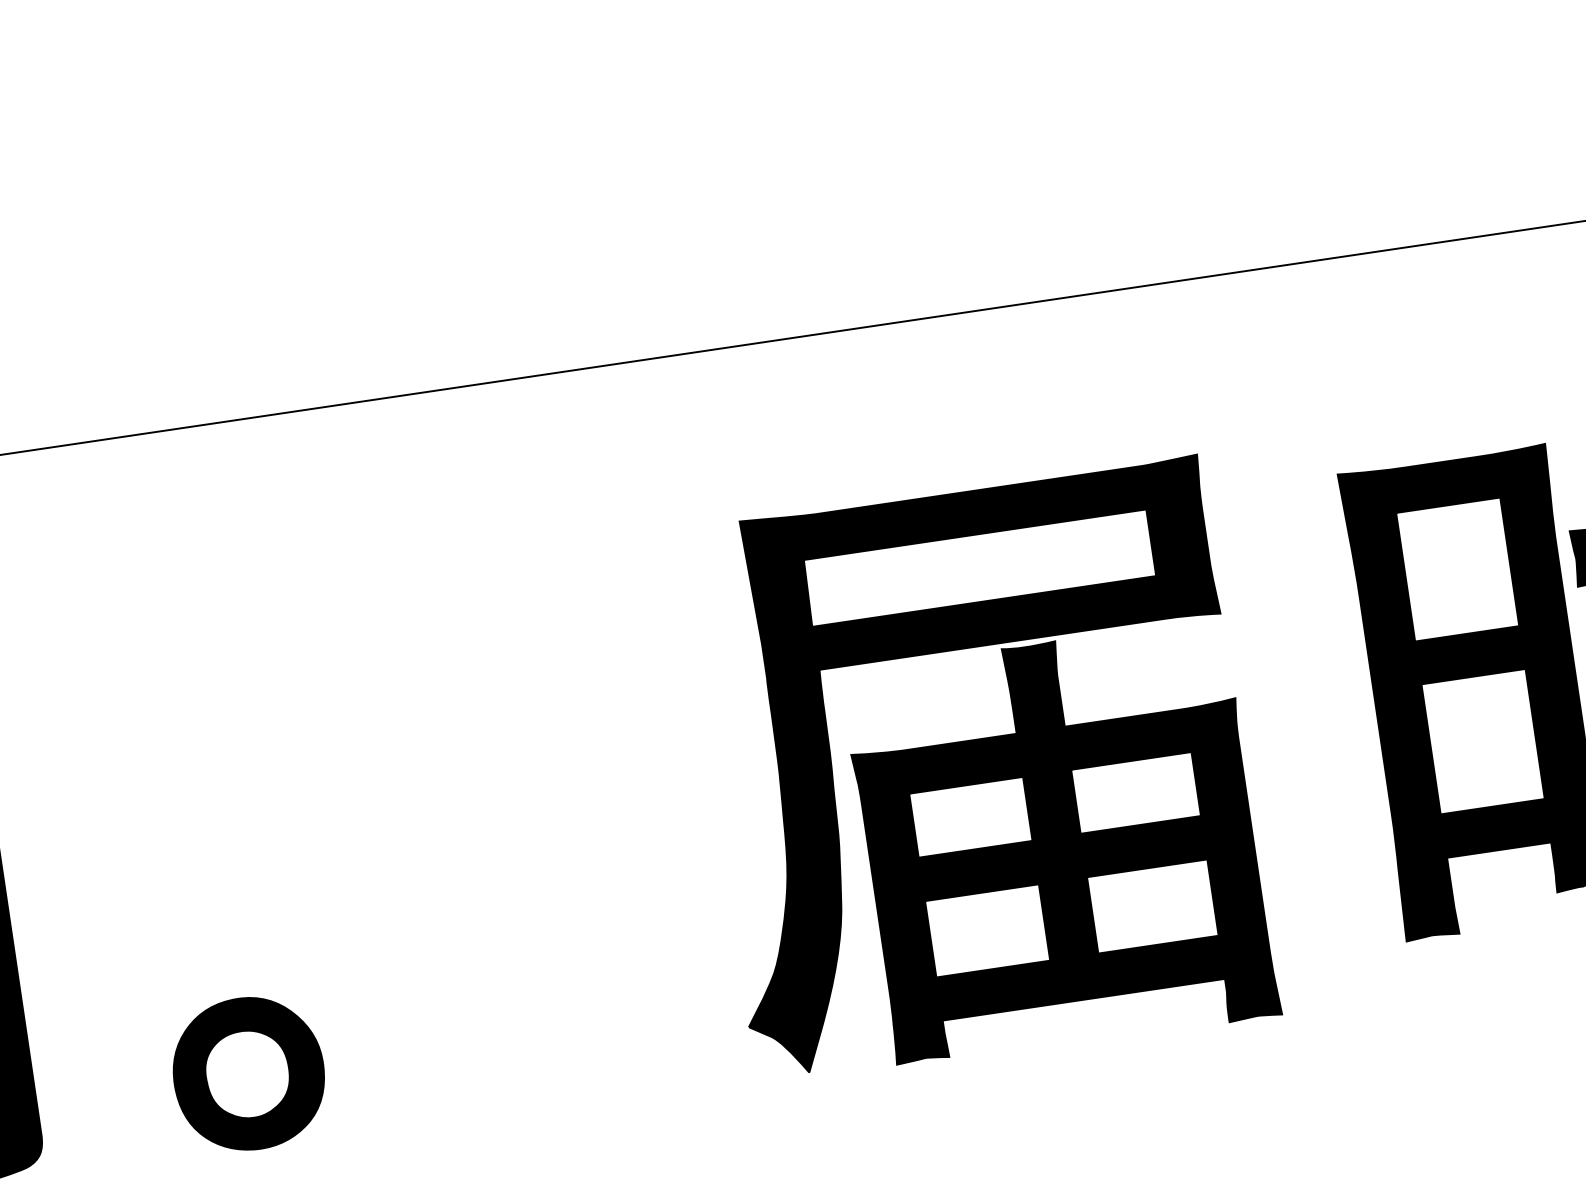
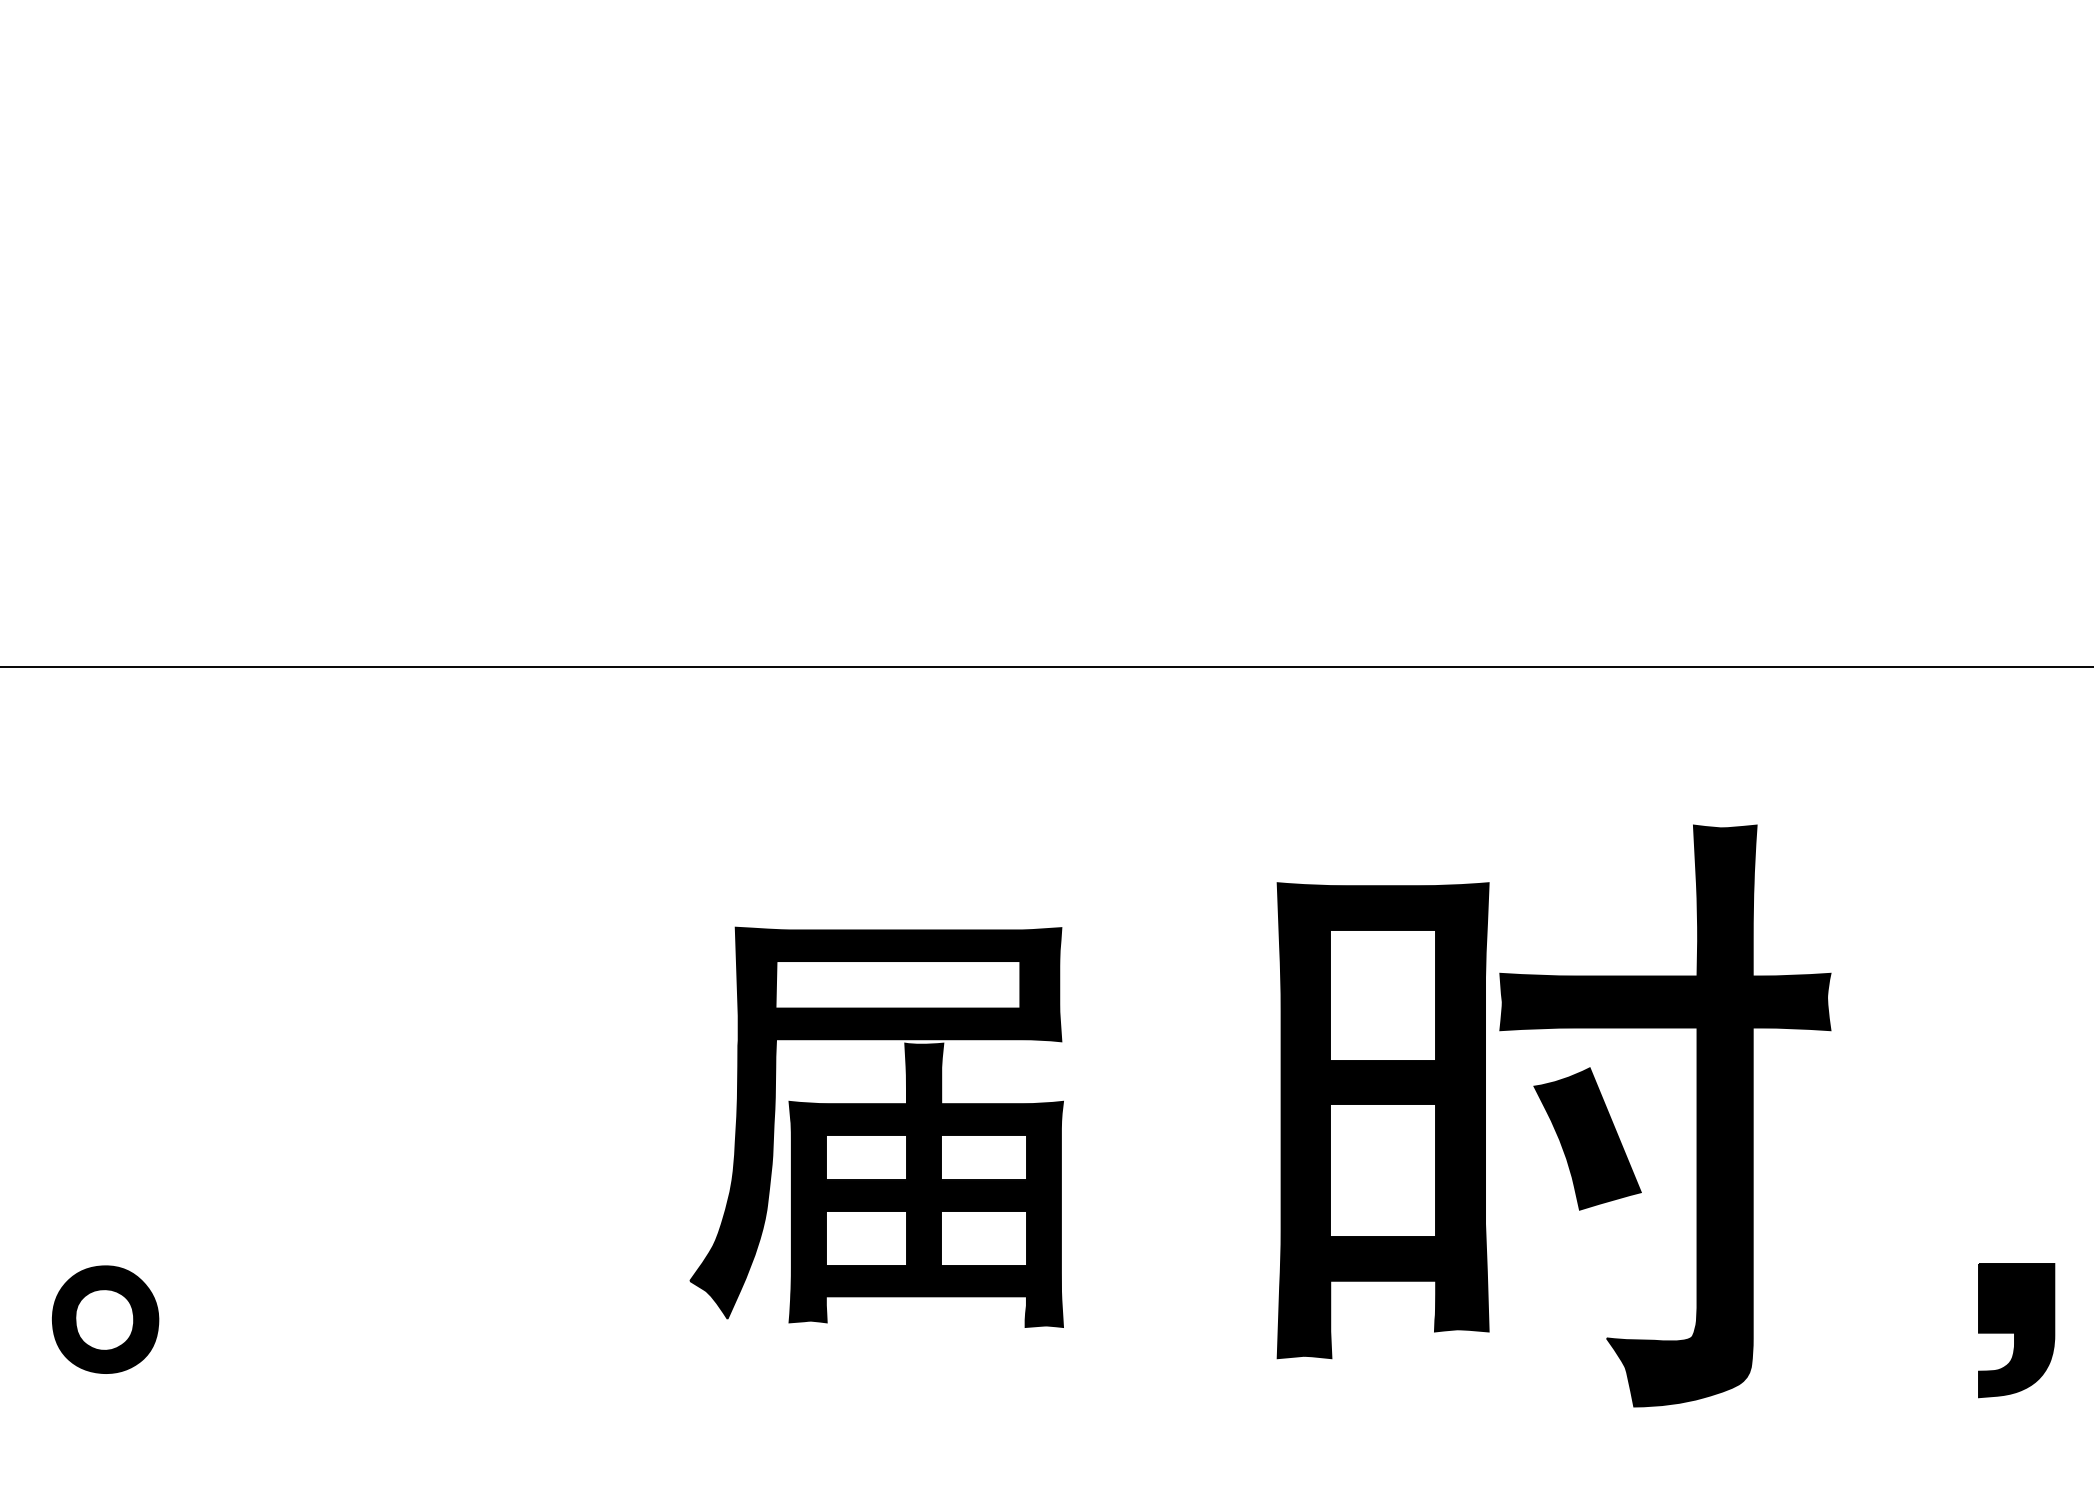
part: (978, 772) -> (876, 1127), size x0.7
part: (248, 1073) -> (105, 1319), size x0.7

